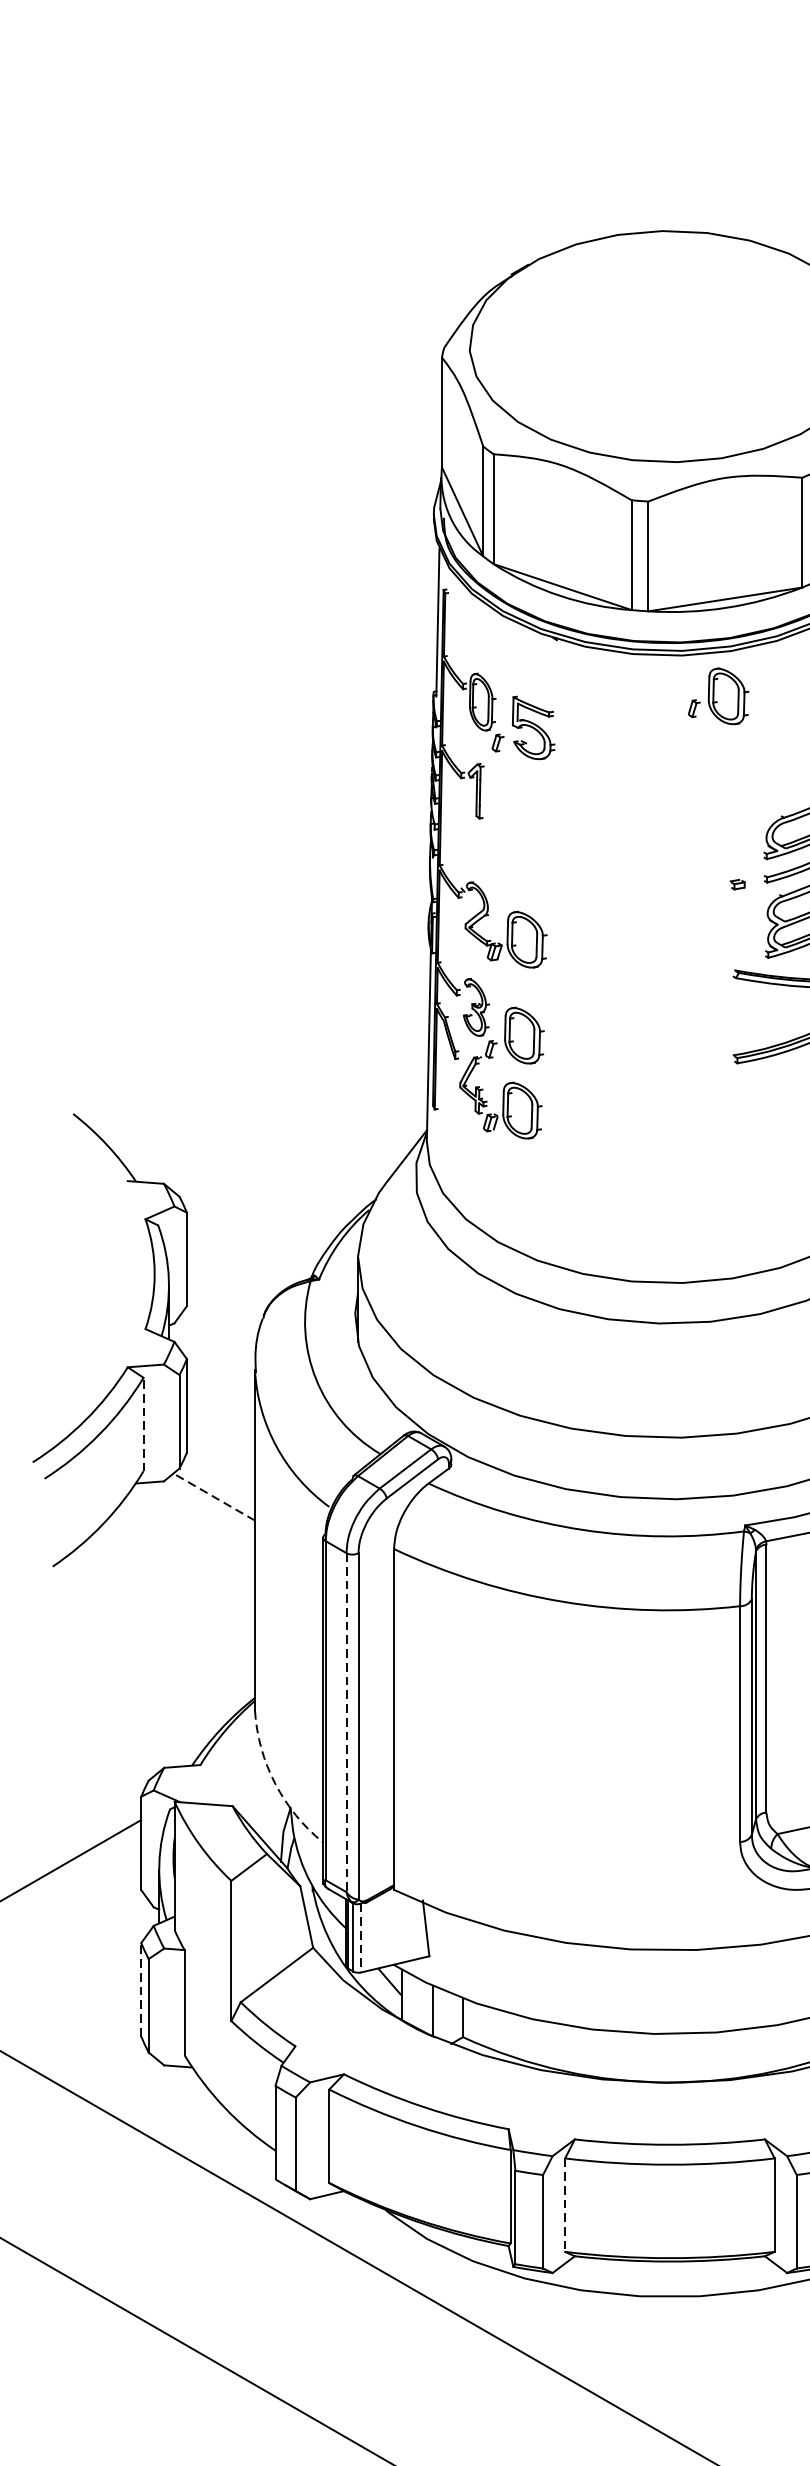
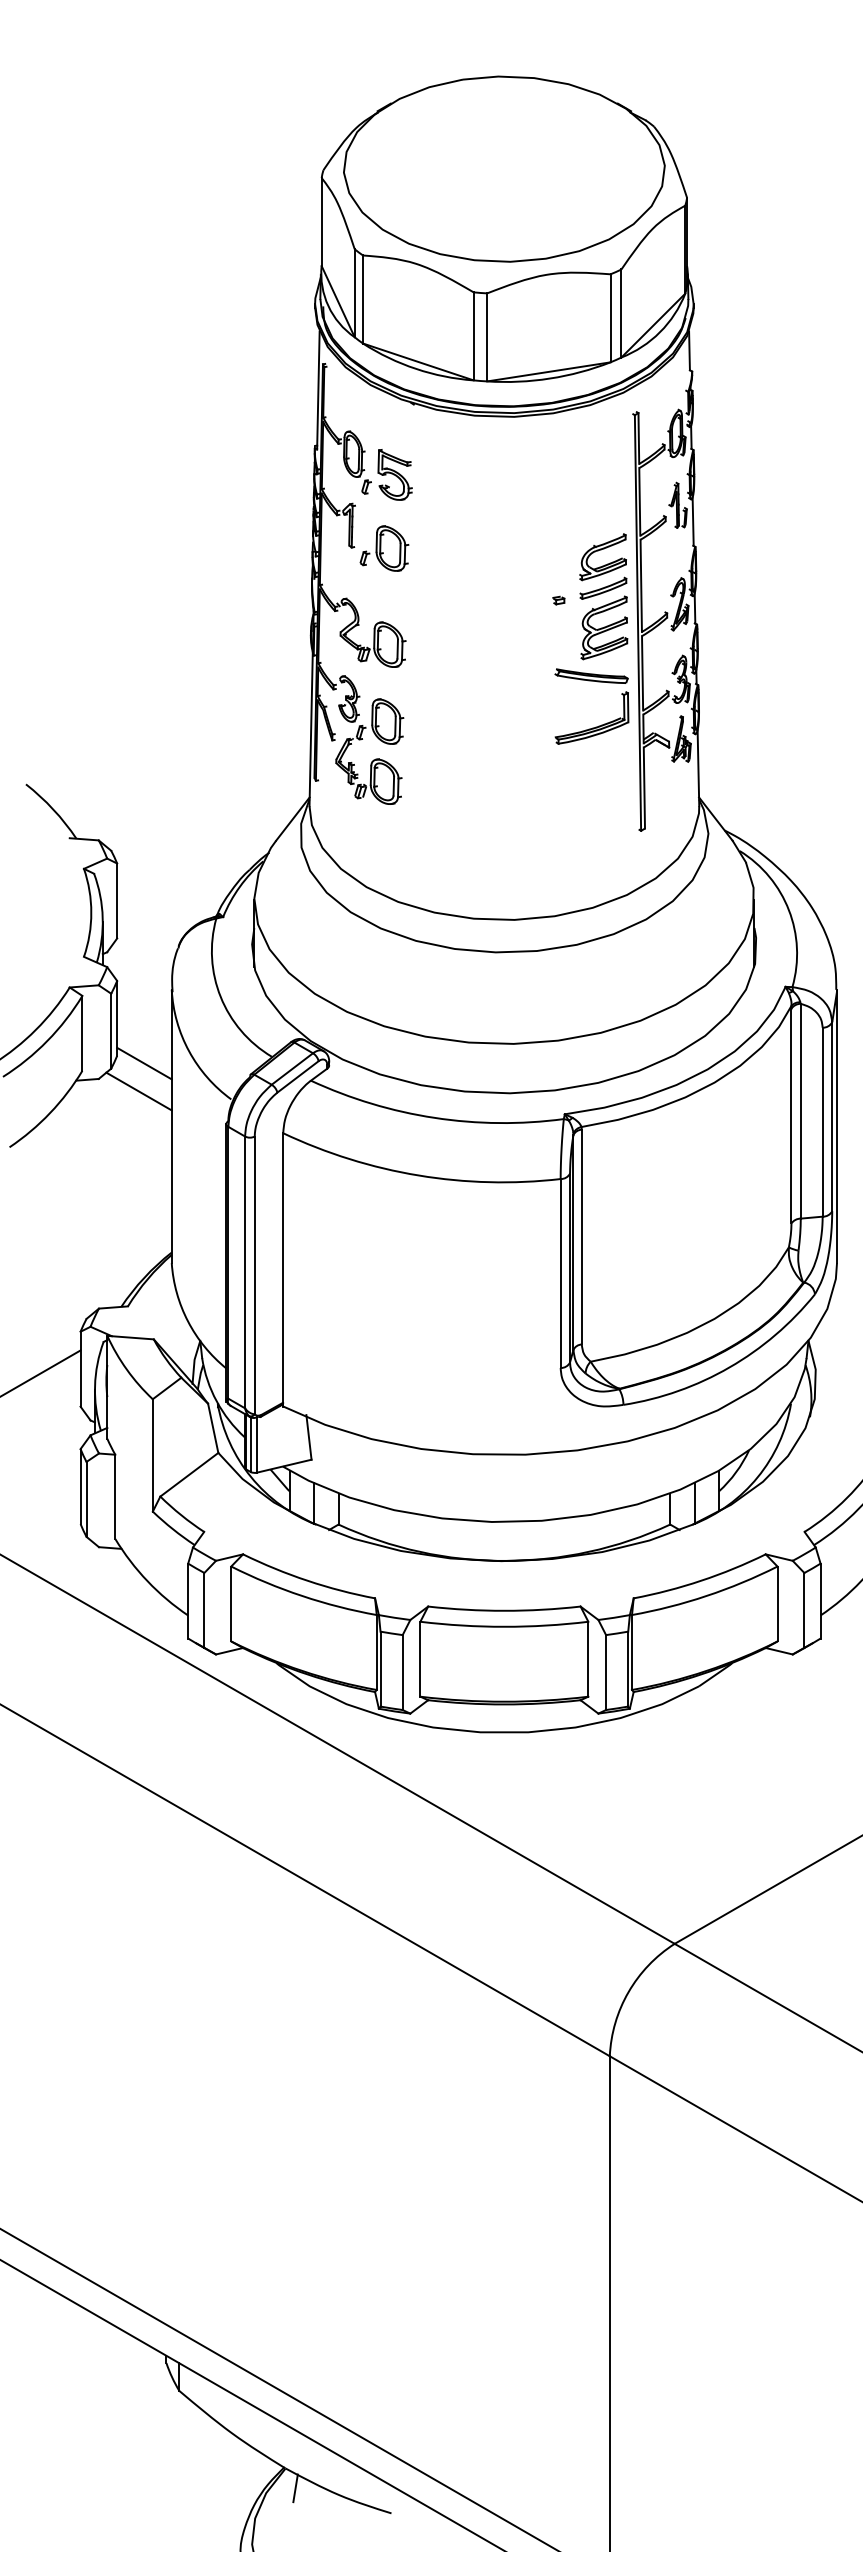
part: (718, 696) -> (384, 548), moved
line: (143, 1423) -> (82, 1032), dashed -> solid
line: (221, 1462) -> (144, 1063), added
line: (214, 1497) -> (139, 1091), dashed -> solid
line: (346, 1722) -> (245, 1272), dashed -> solid
arc: (275, 1783) -> (188, 1321), dashed -> solid
line: (360, 1937) -> (256, 1444), dashed -> solid
line: (141, 1989) -> (80, 1486), dashed -> solid
line: (565, 2205) -> (420, 1659), dashed -> solid

